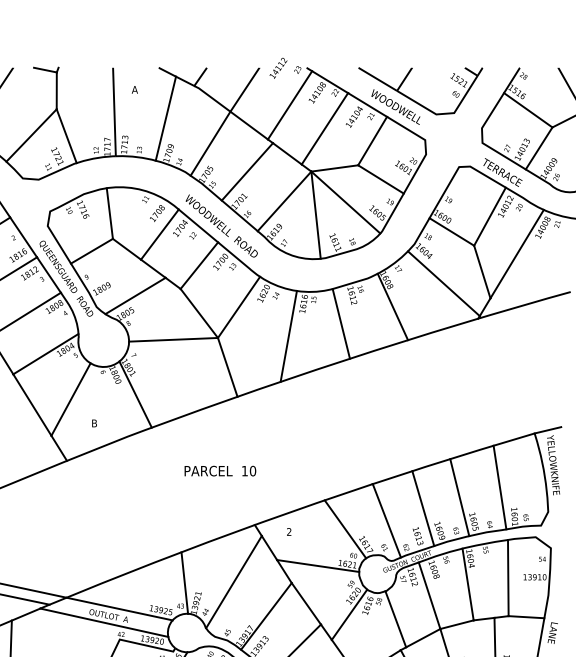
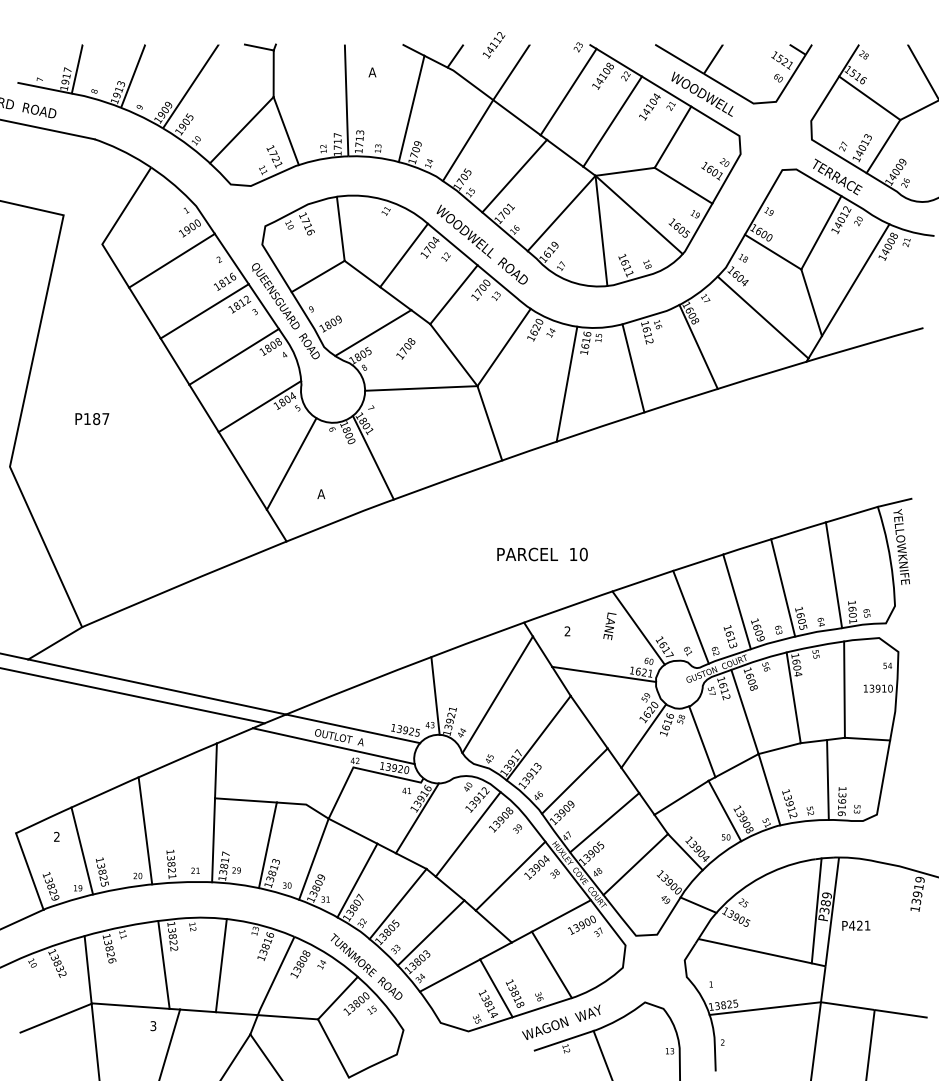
text: (278, 68) -> (493, 45), moved
text: (157, 213) -> (405, 348), moved
text: (94, 423) -> (321, 494), B -> A
text: (220, 471) -> (542, 554), moved
text: (552, 633) -> (609, 626), moved

